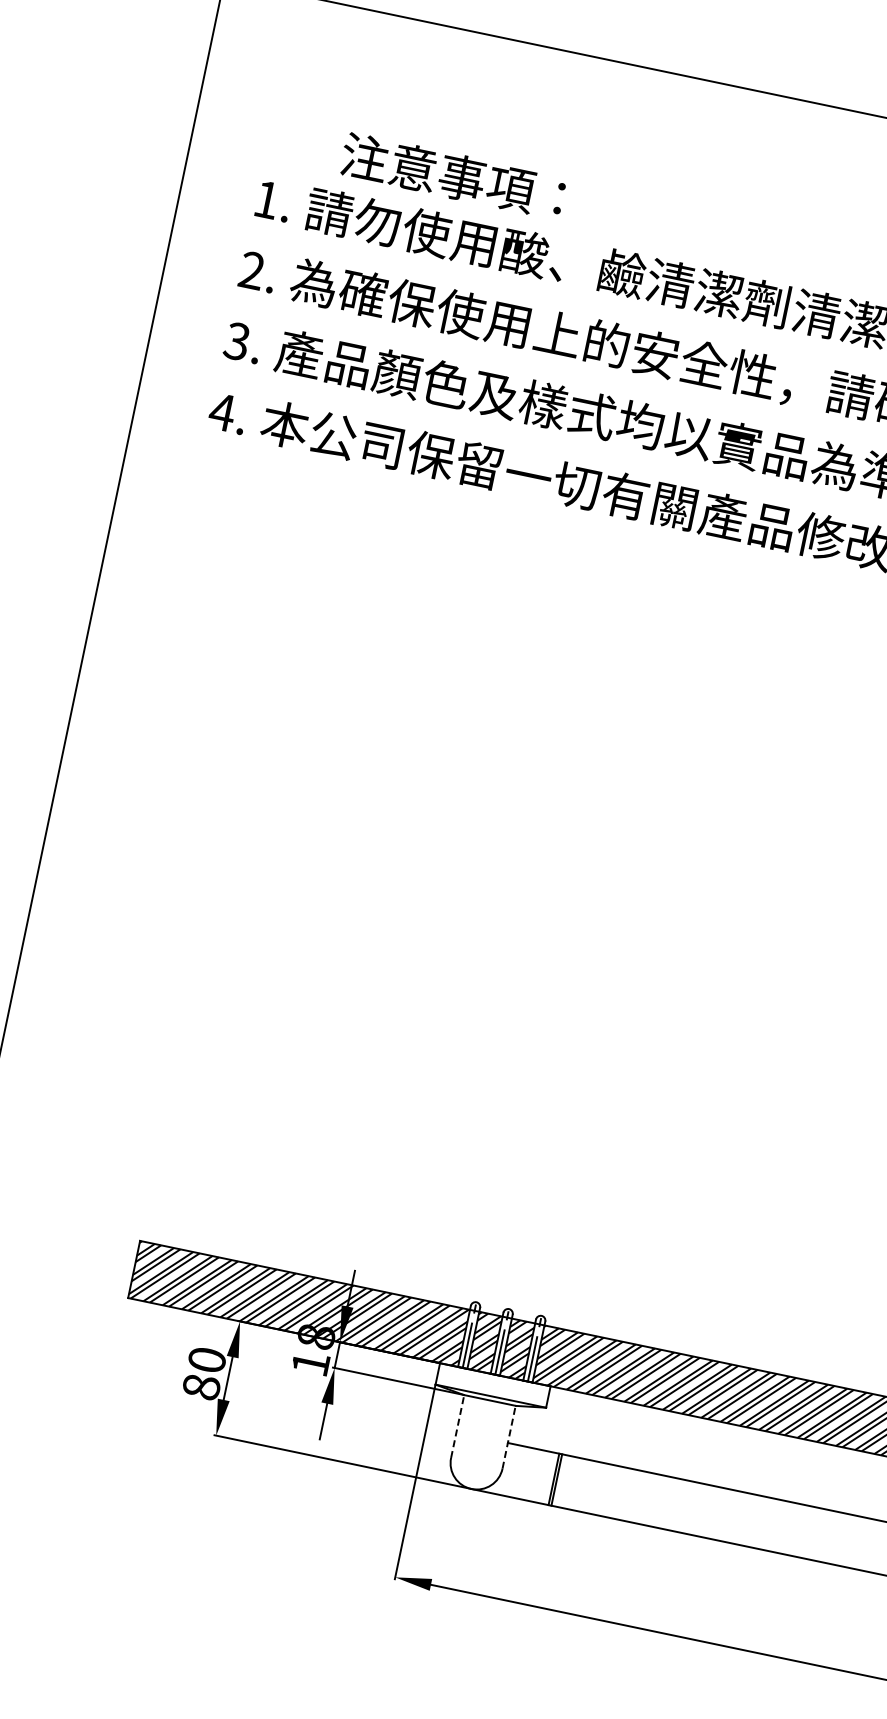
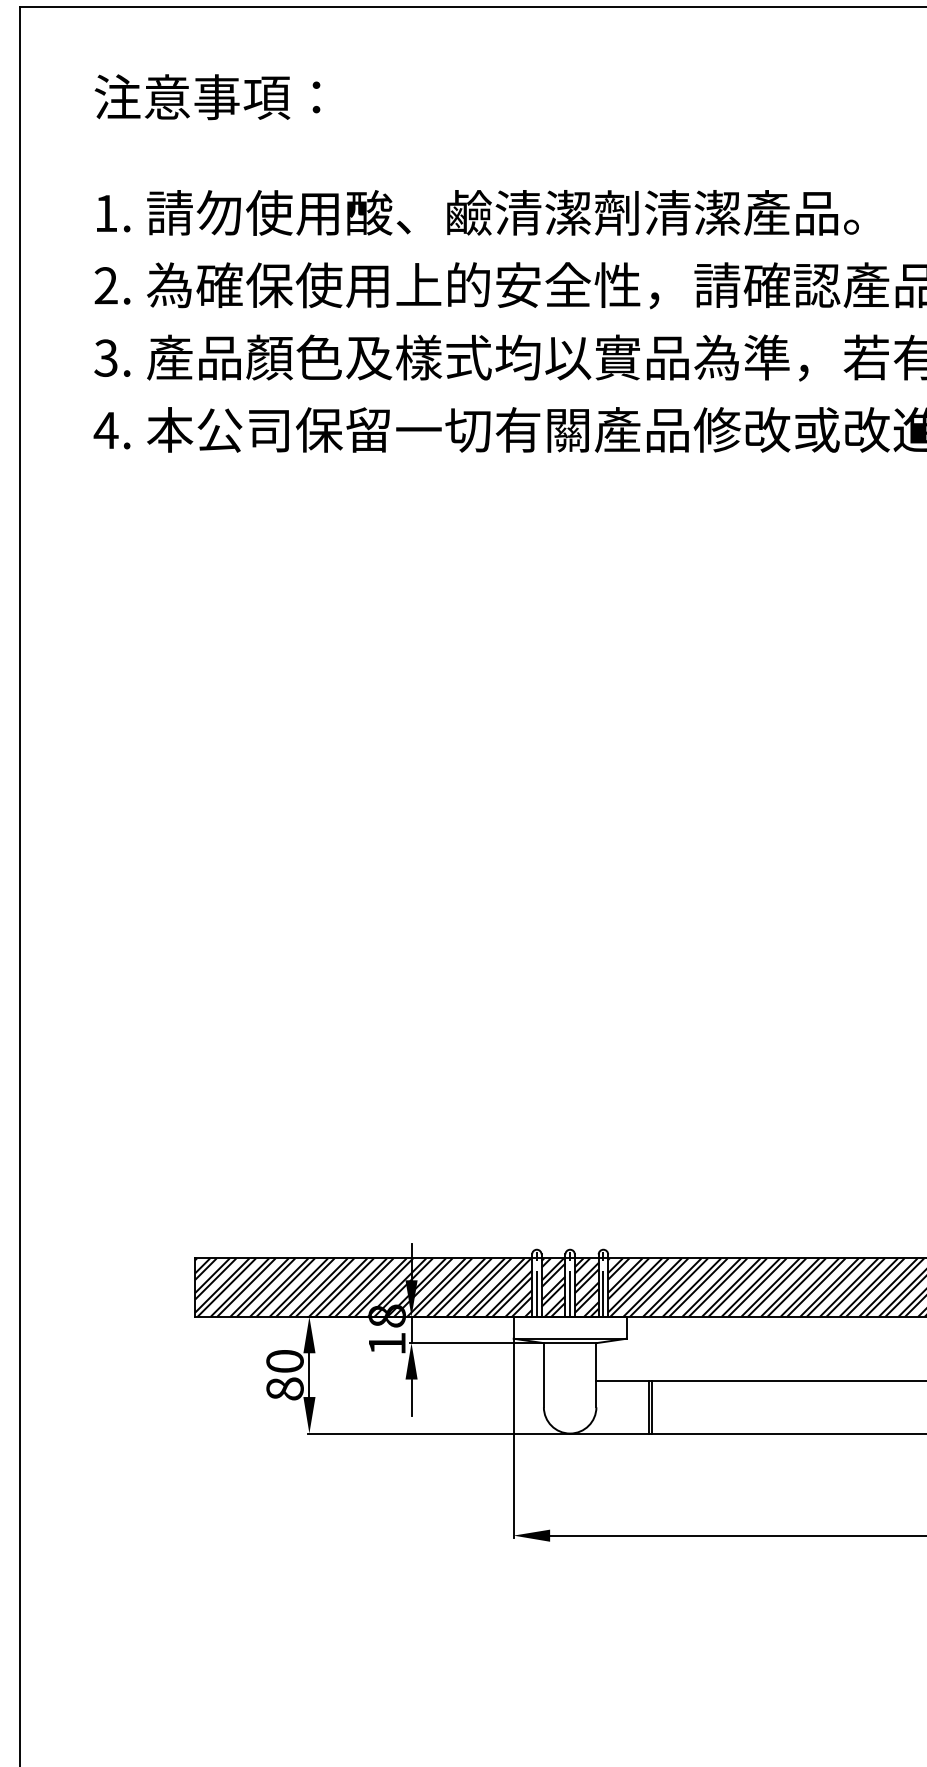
text: (452, 176) -> (207, 97), moved
line: (457, 1425) -> (543, 1374), dashed -> solid
line: (509, 1436) -> (596, 1374), dashed -> solid

